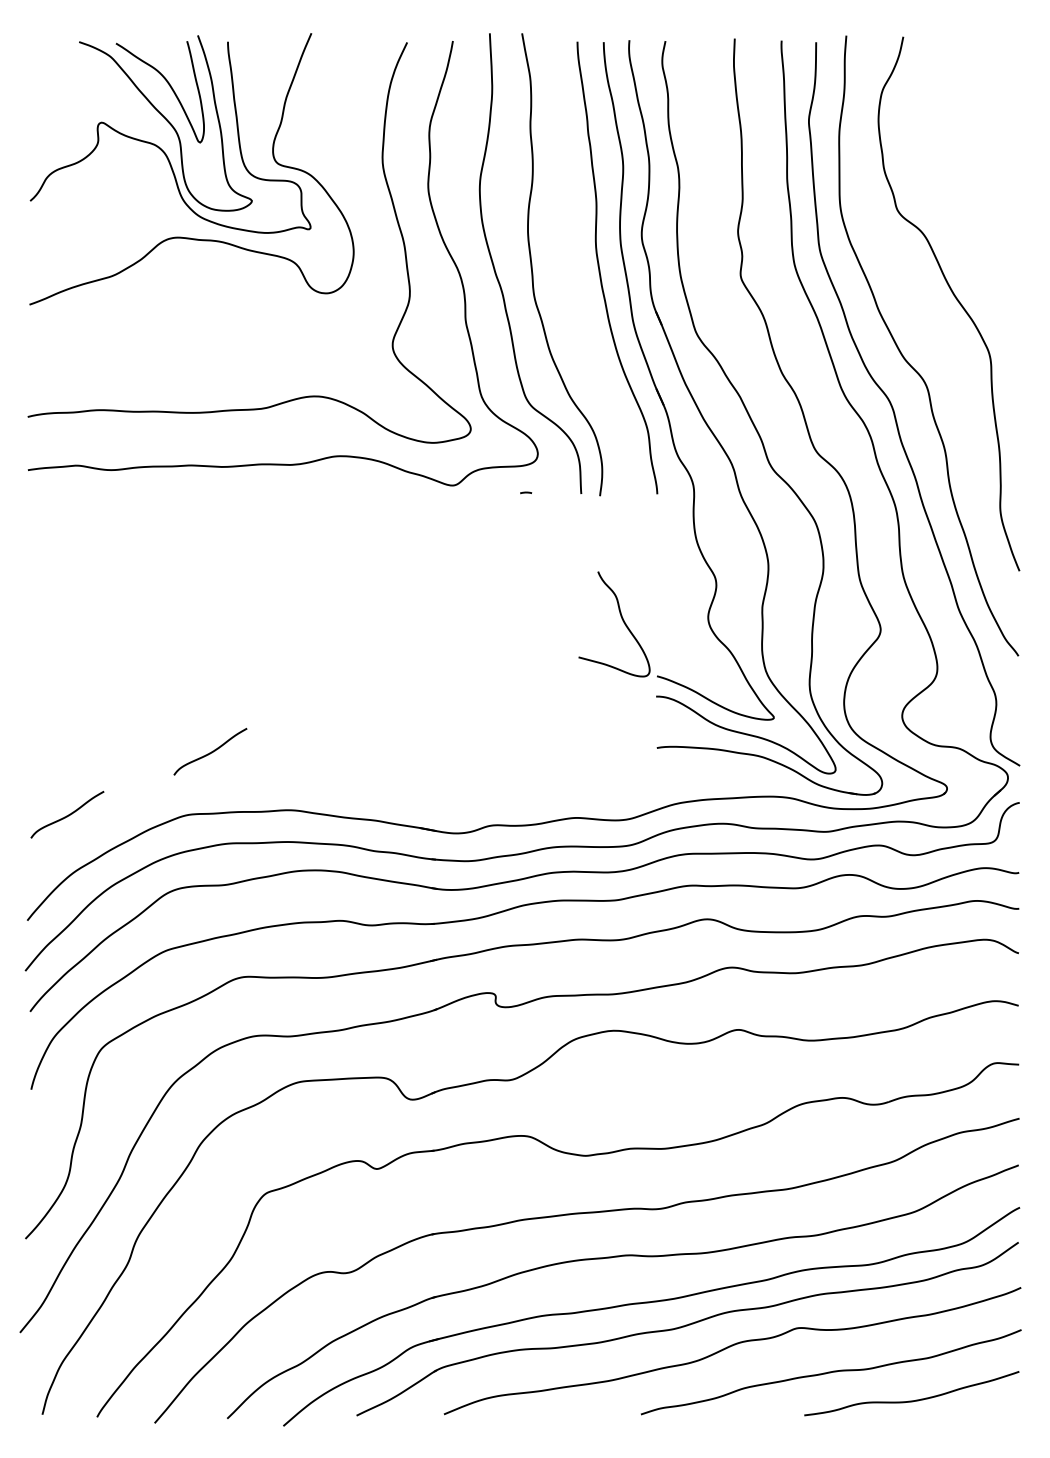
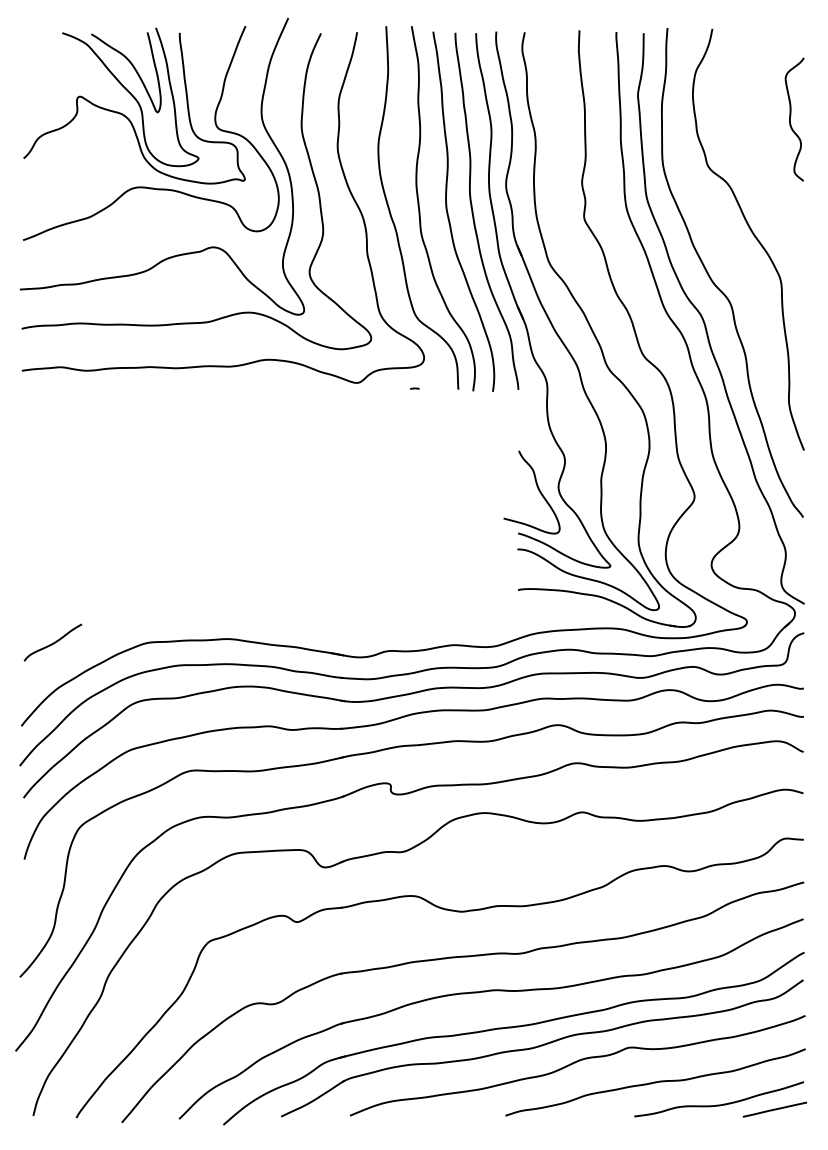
curve: (1002, 151) -> (790, 119), added
curve: (569, 274) -> (449, 216), added
curve: (227, 322) -> (179, 254), added
curve: (622, 621) -> (538, 490), moved
curve: (211, 751) -> (166, 592), removed
line: (982, 1406) -> (774, 1109), added

